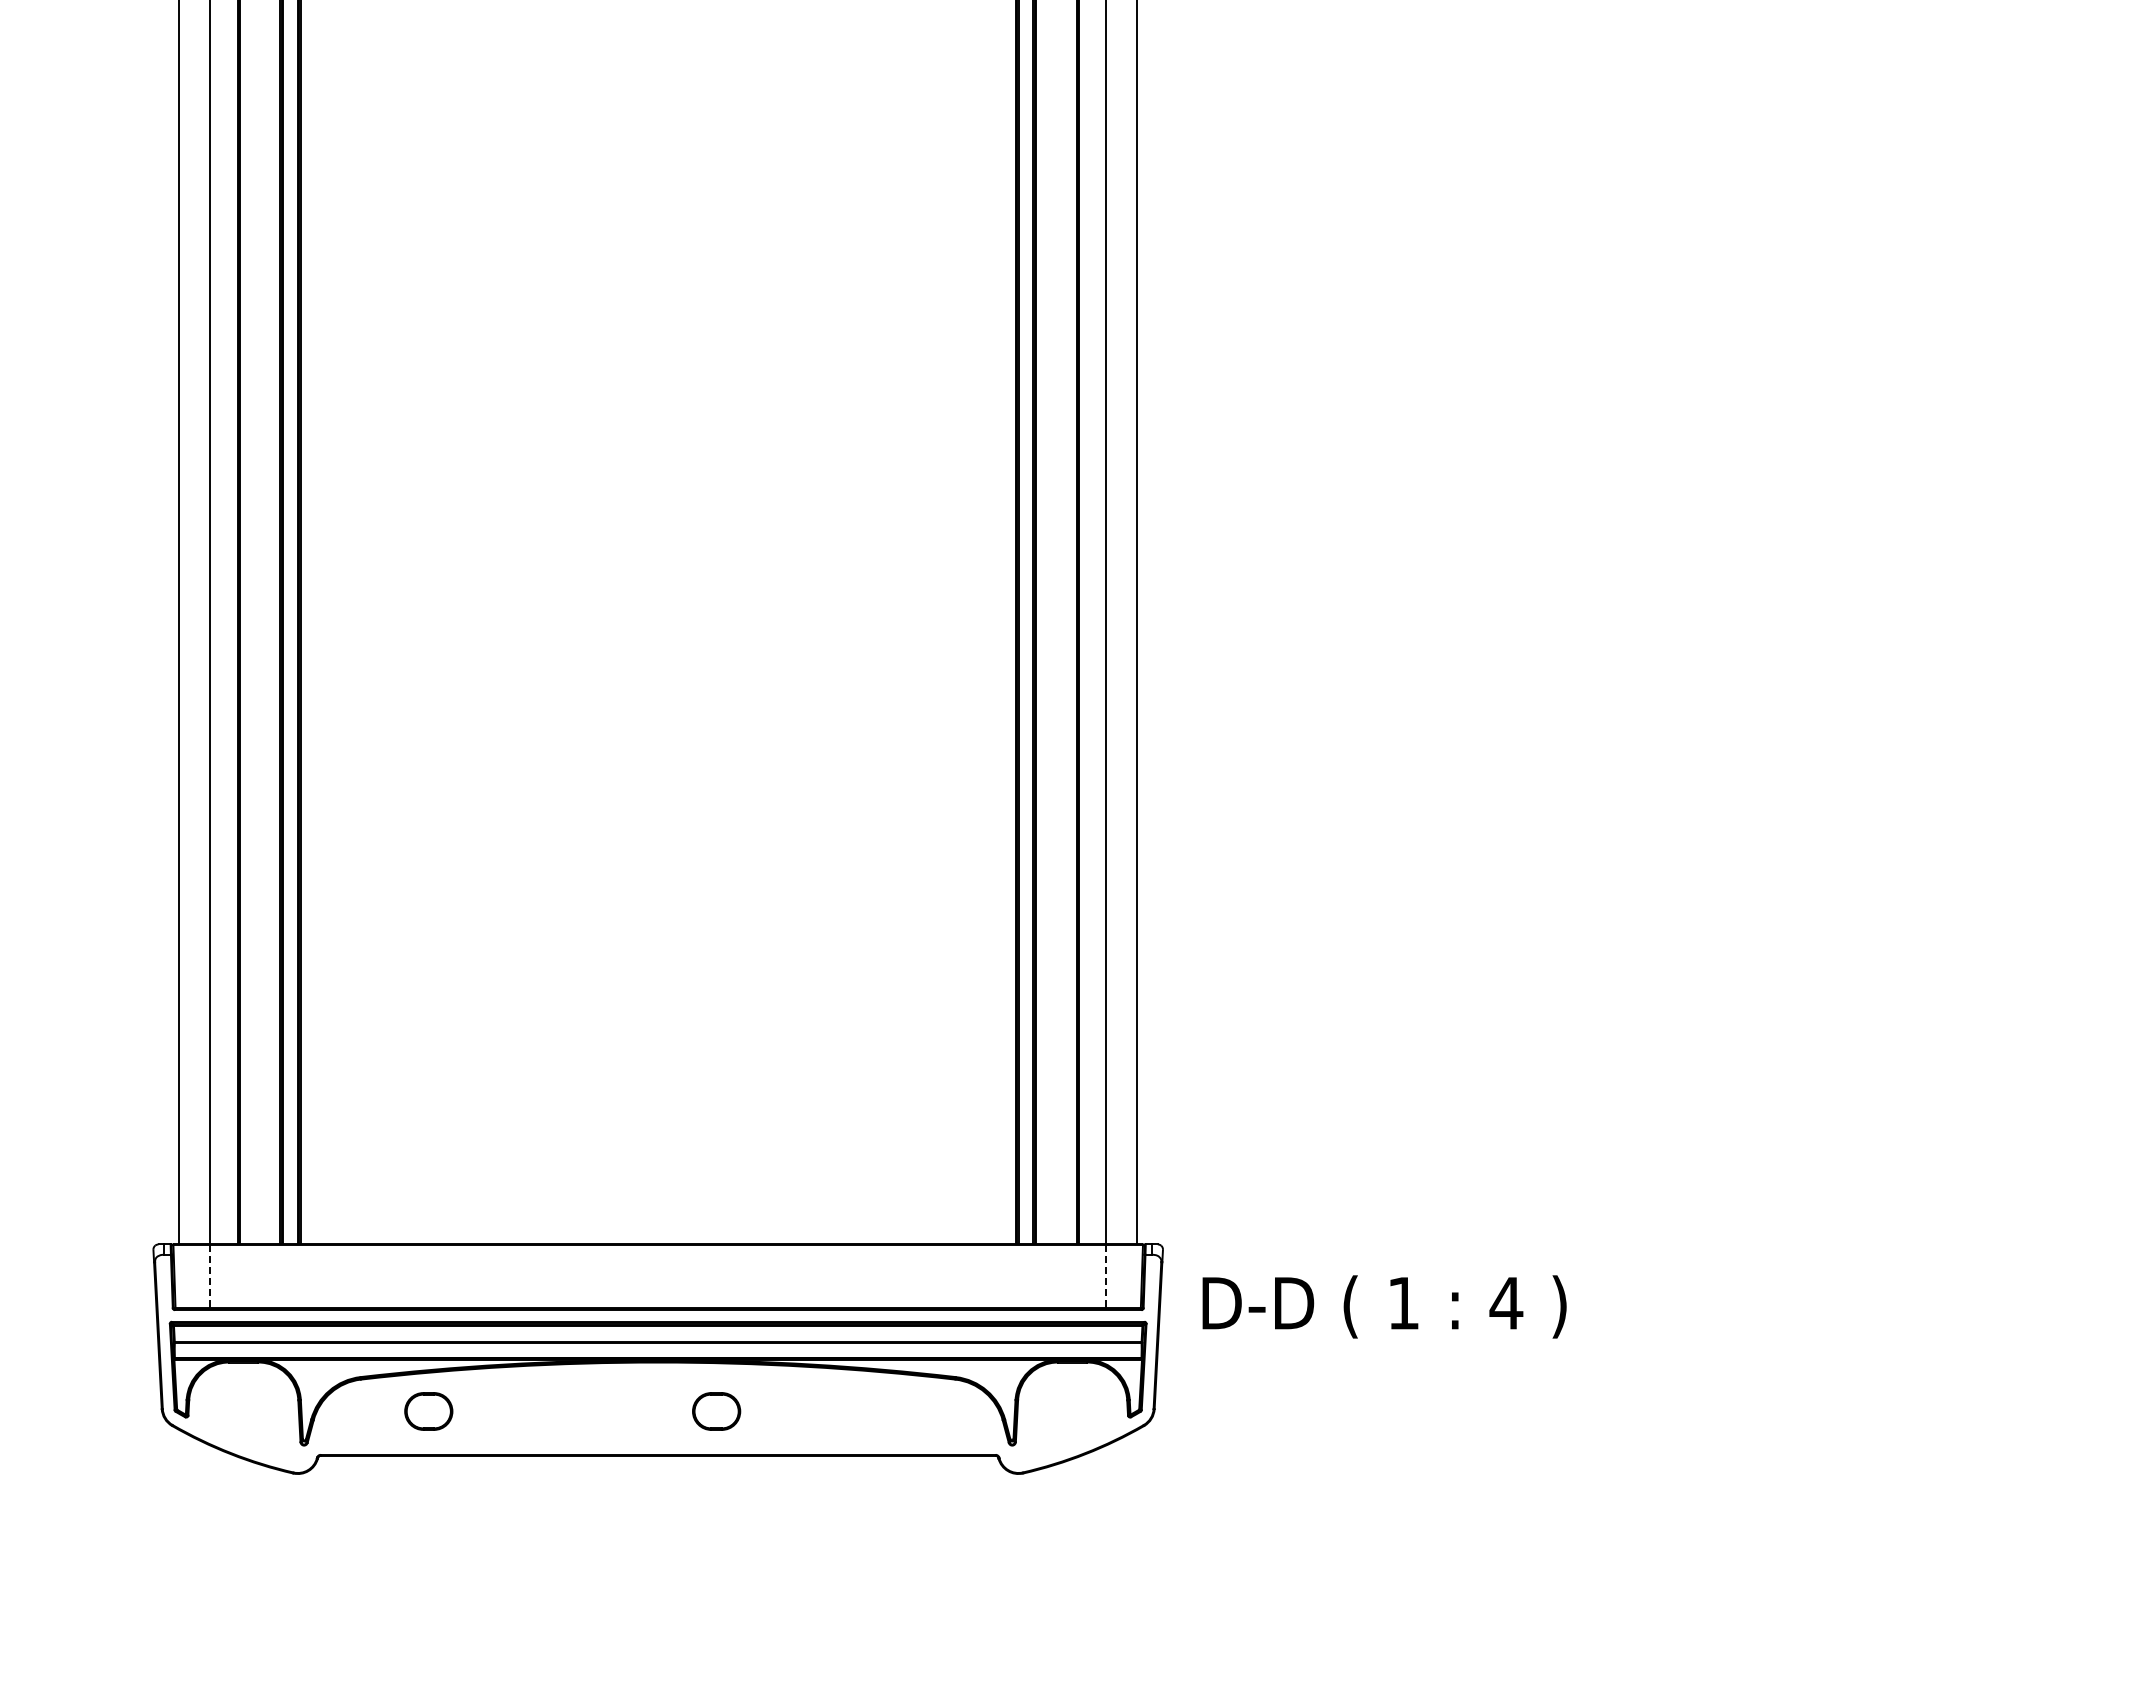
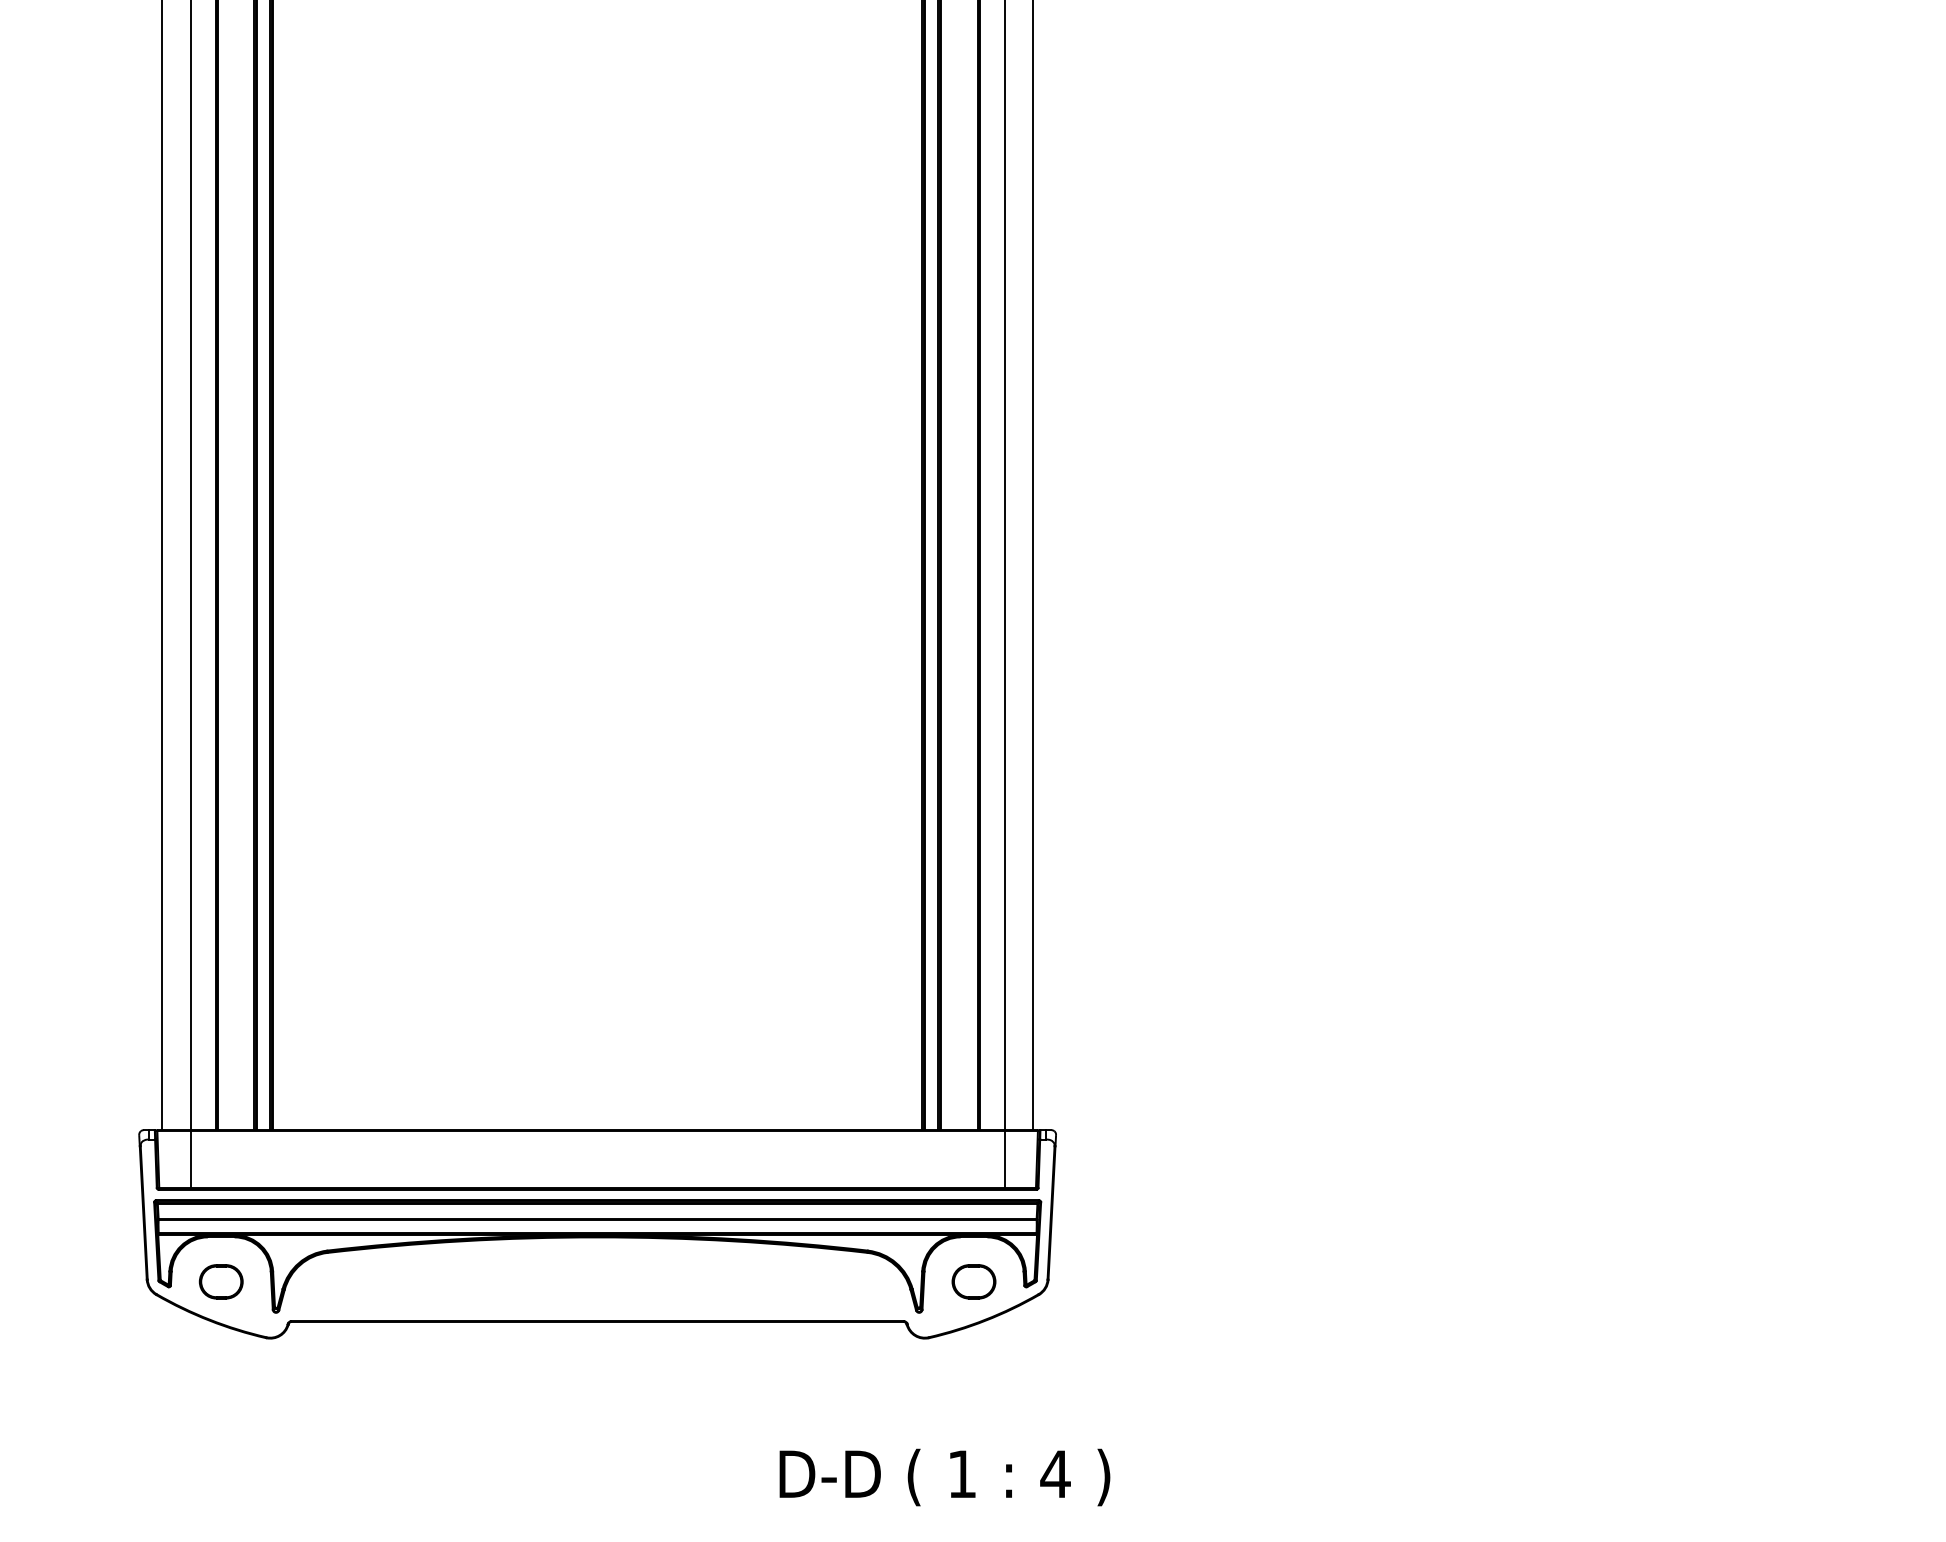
line: (210, 1277) -> (191, 1160), dashed -> solid
line: (1106, 1277) -> (1004, 1160), dashed -> solid
text: (1384, 1306) -> (944, 1477), moved
part: (428, 1411) -> (221, 1281), moved
part: (716, 1411) -> (973, 1281), moved

